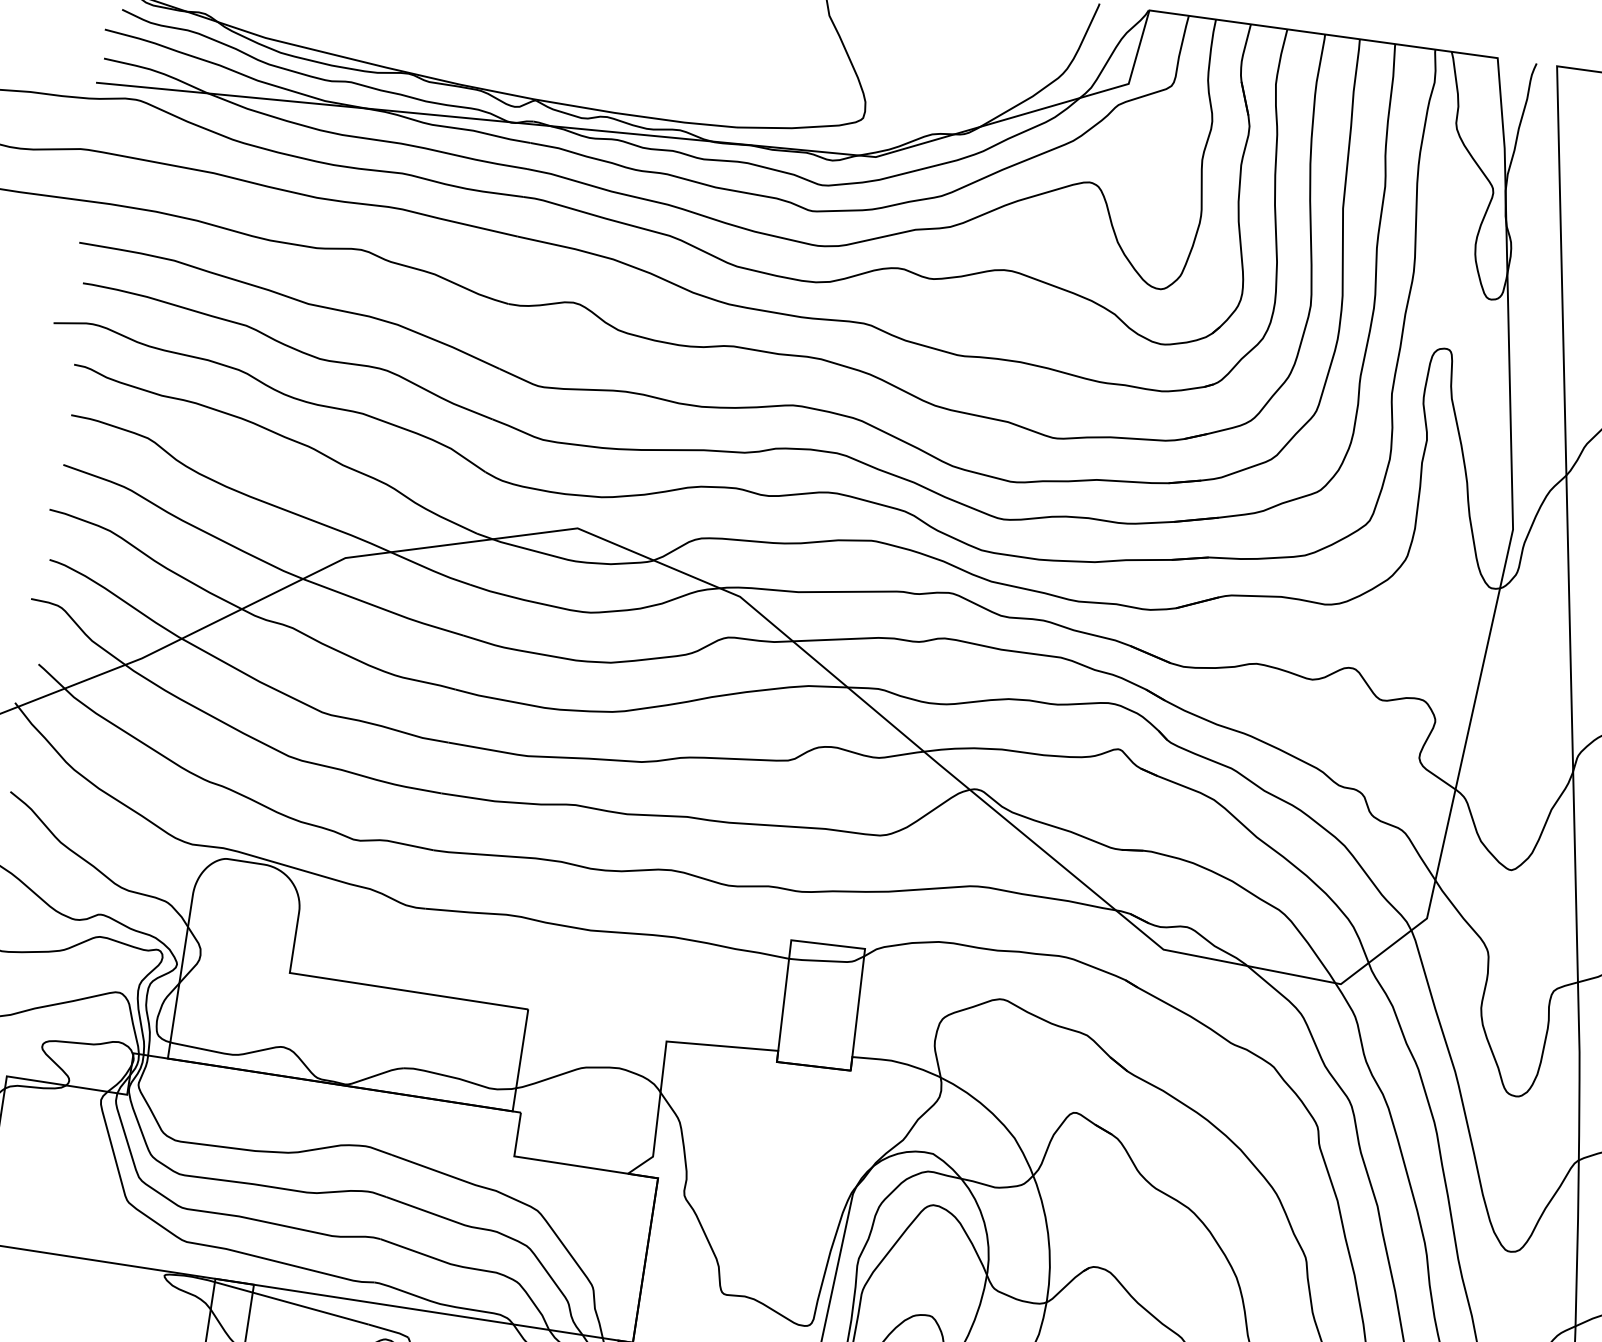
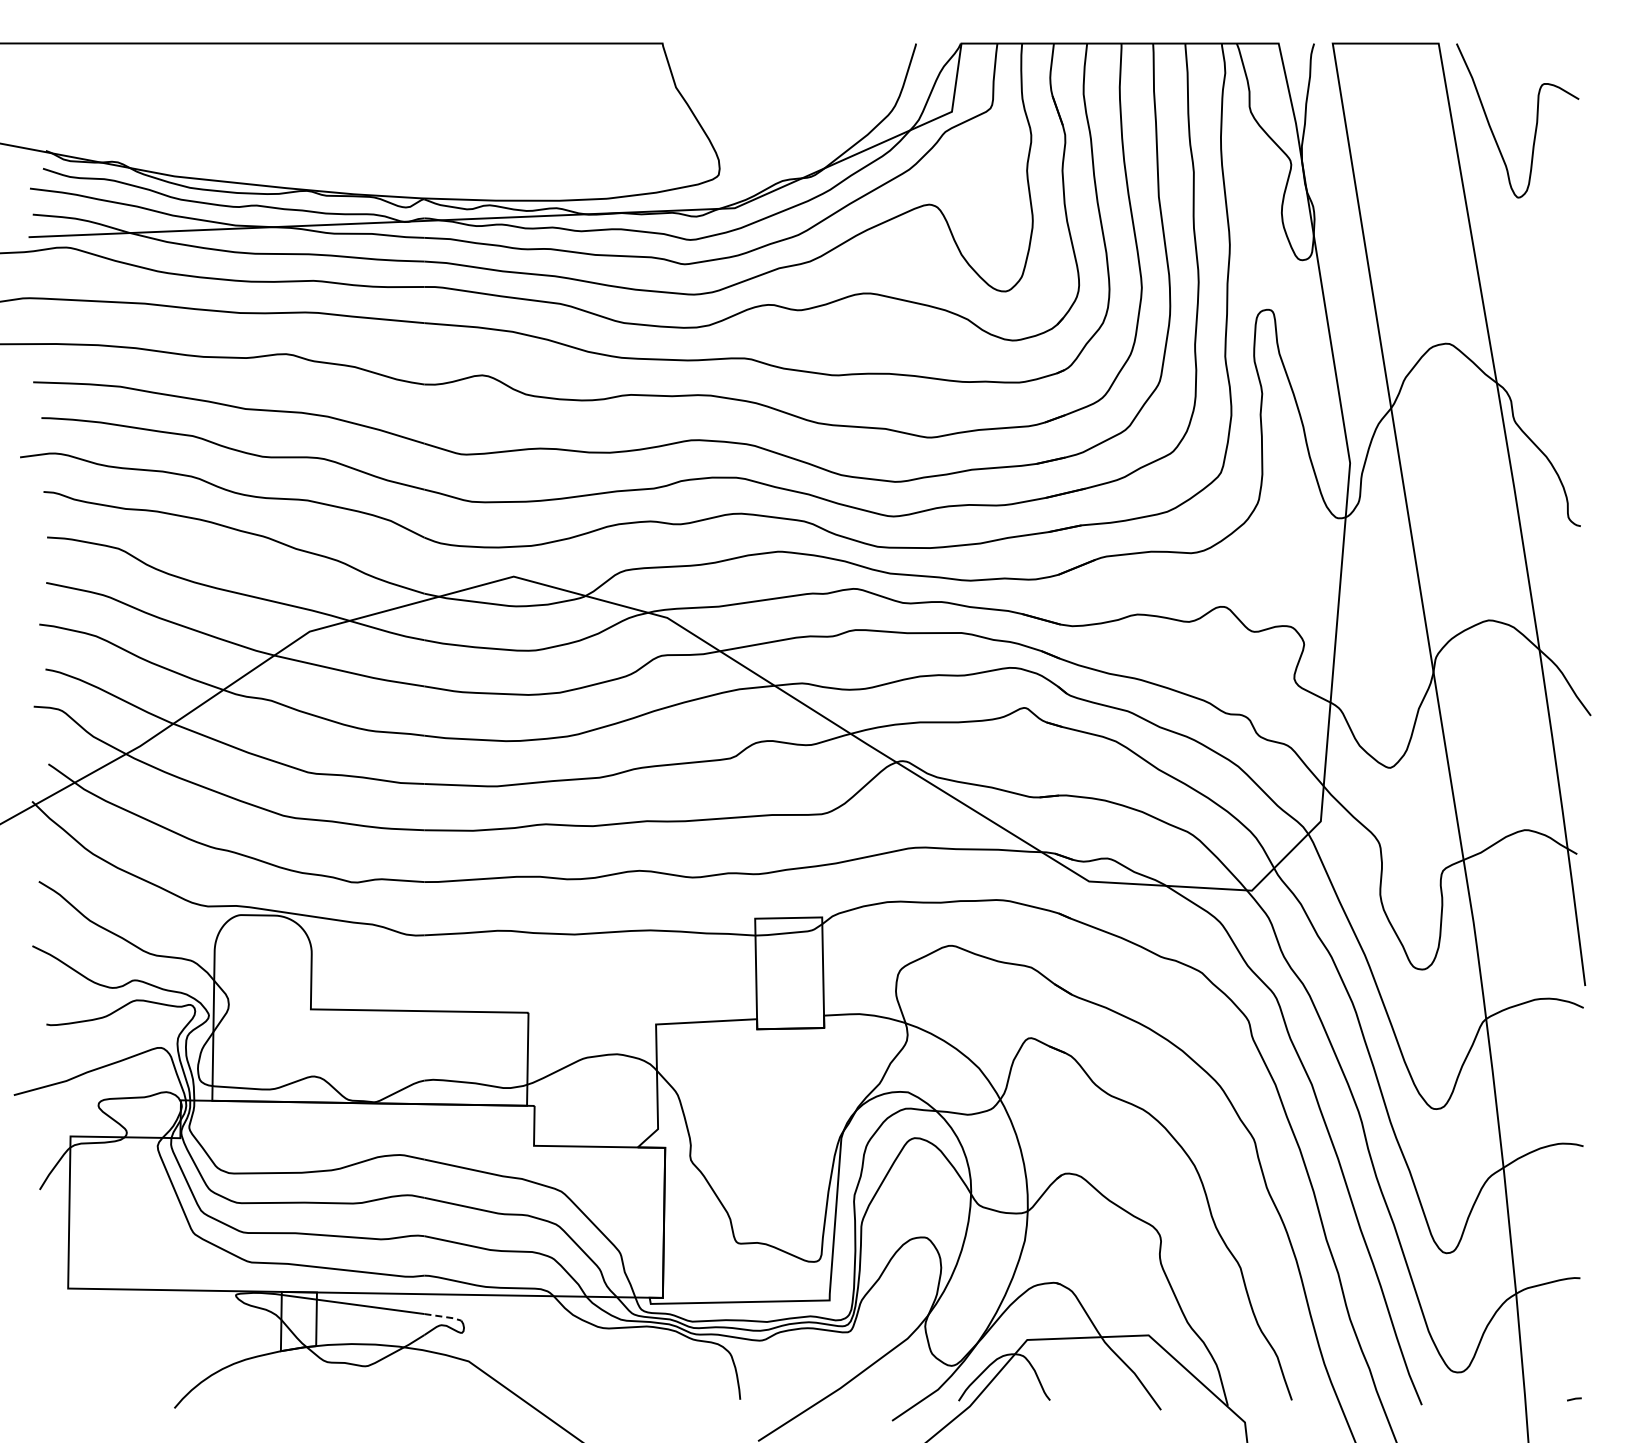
line: (390, 1330) -> (444, 1316), solid -> dashed

